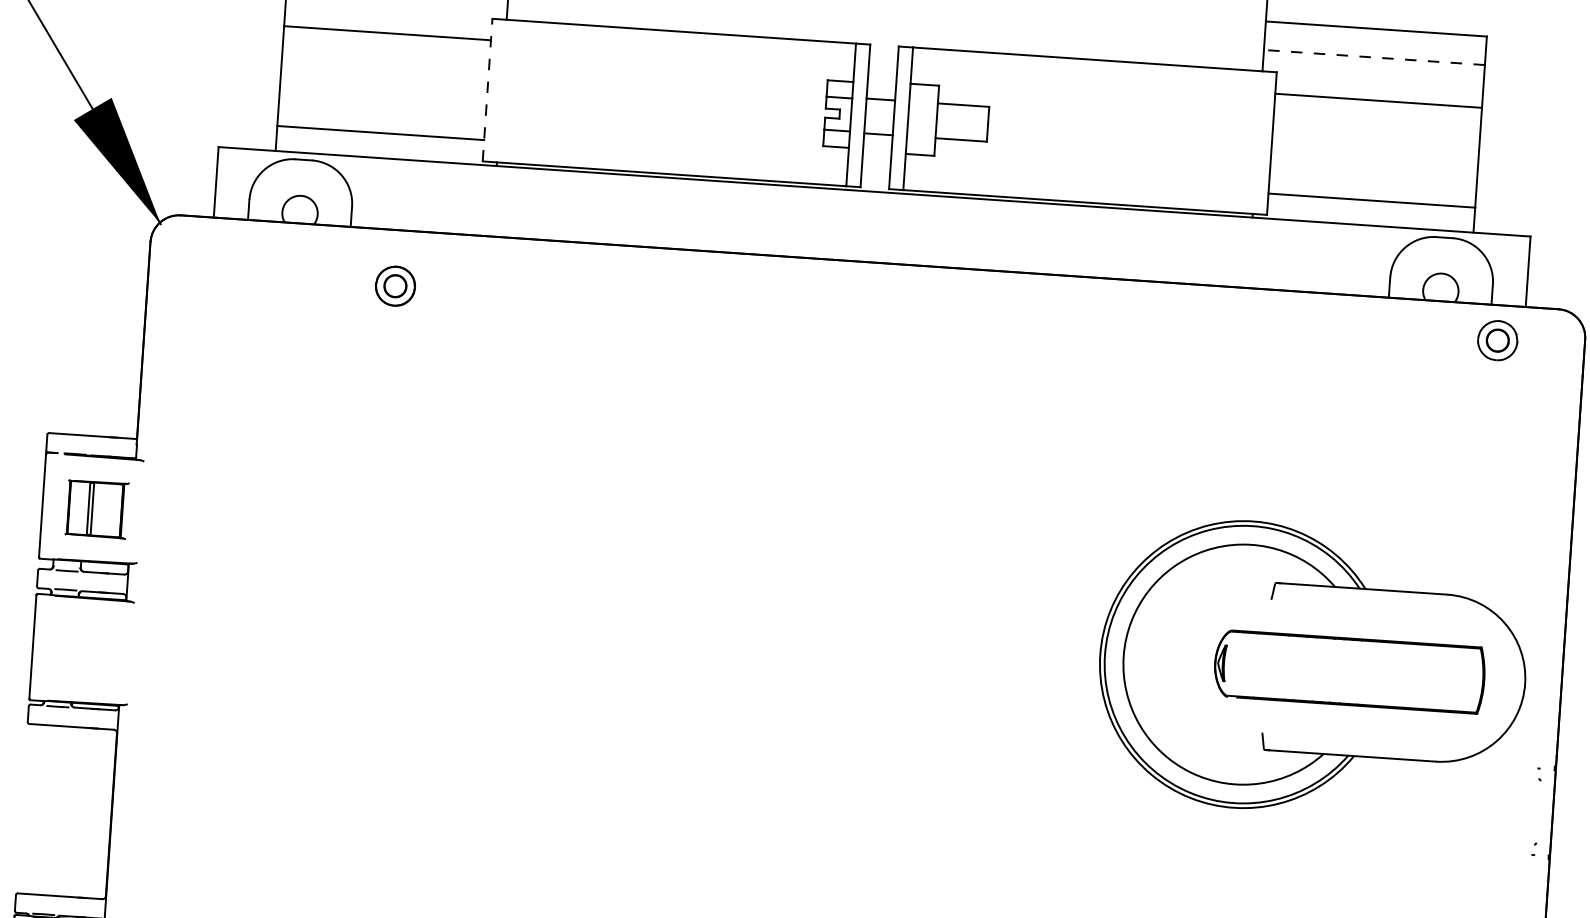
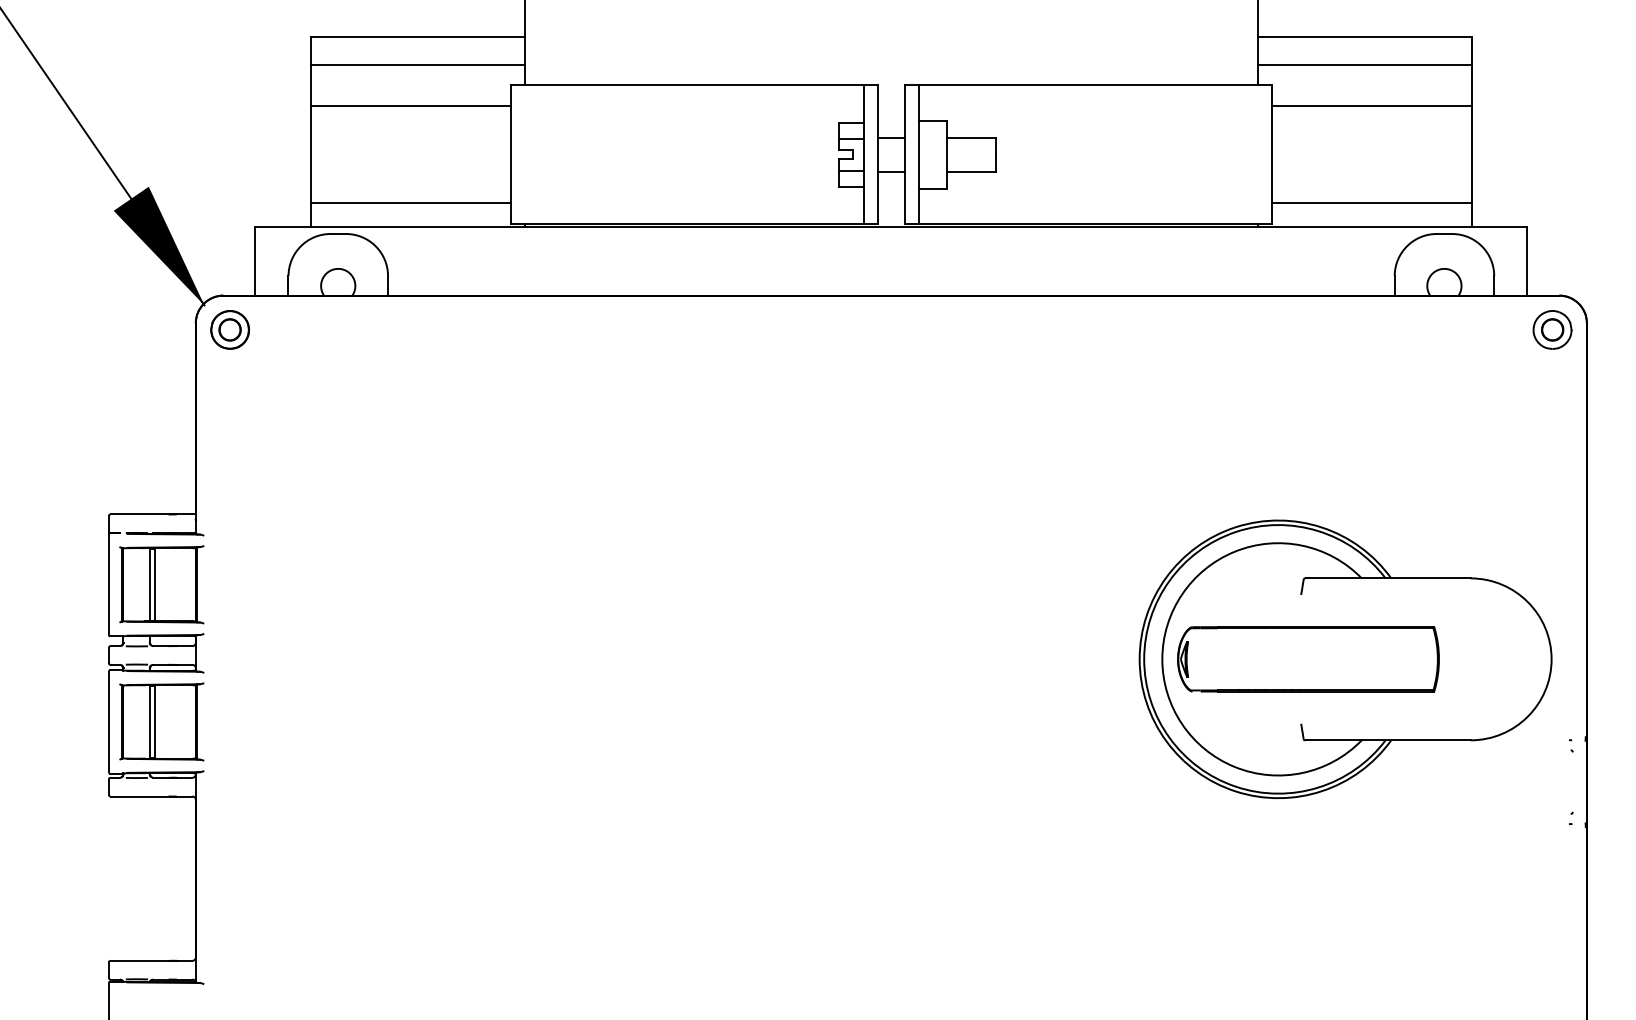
line: (1374, 57) -> (1364, 64), dashed -> solid
line: (487, 90) -> (511, 154), dashed -> solid
part: (394, 285) -> (229, 329), moved
part: (1497, 340) -> (1552, 329), moved
part: (96, 508) -> (161, 584), size x1.43
part: (87, 650) -> (161, 721), added
part: (1349, 672) -> (1308, 659), moved

